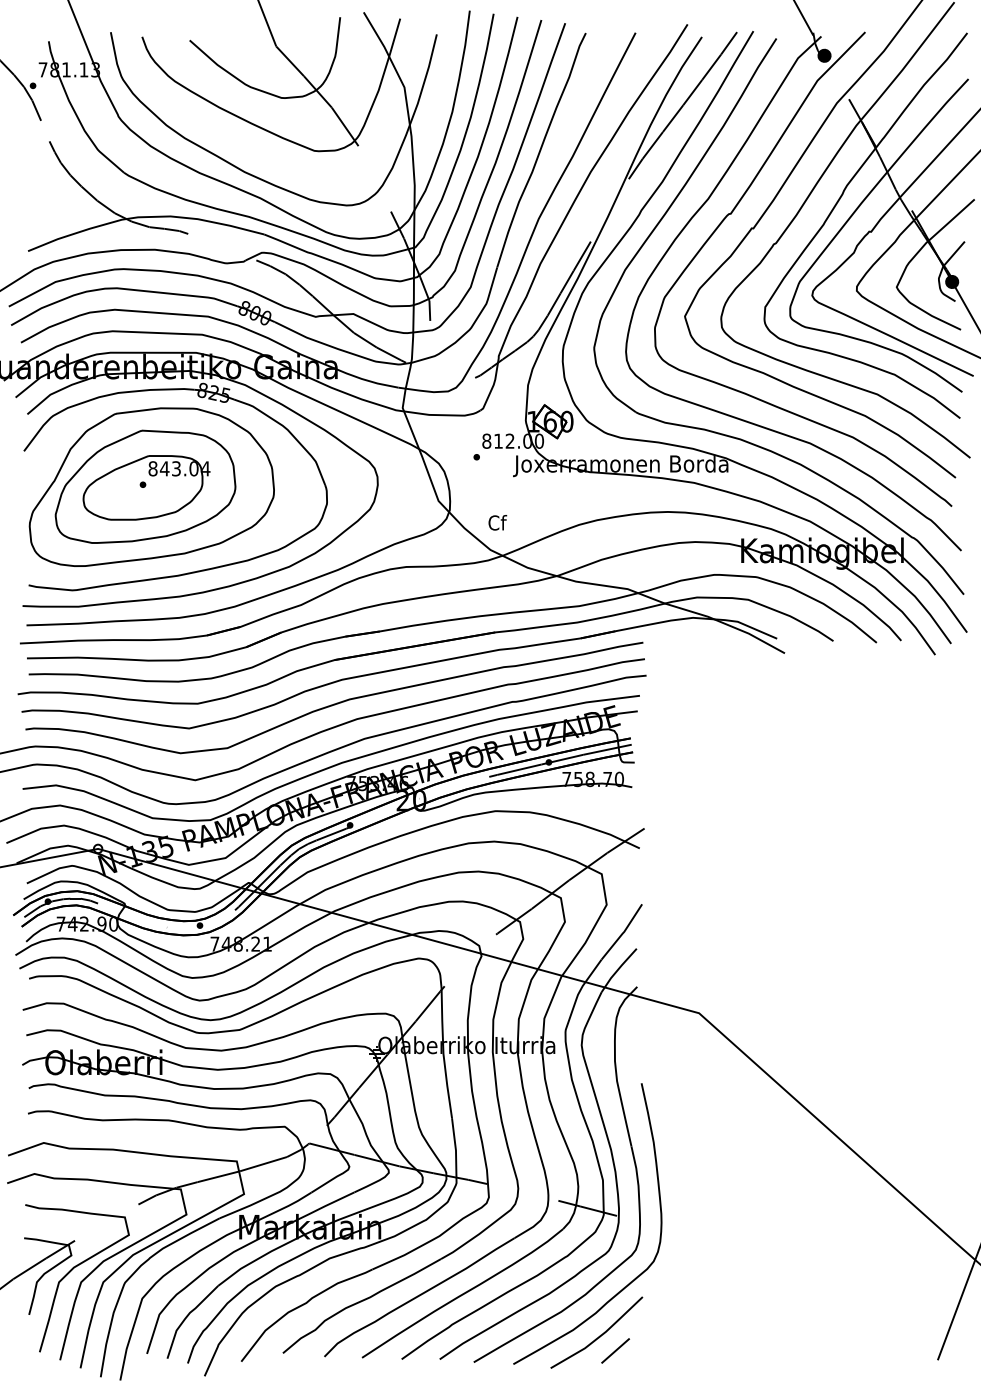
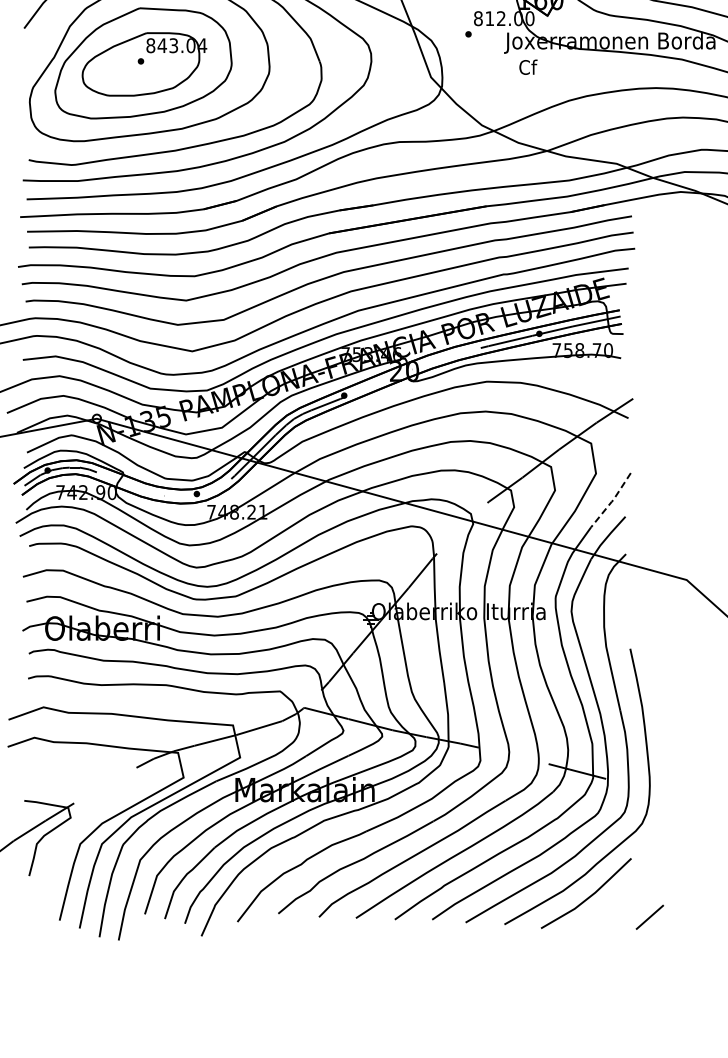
text: (497, 522) -> (528, 67), moved
line: (623, 933) -> (612, 501), solid -> dashed
curve: (71, 1271) -> (70, 833), removed
line: (615, 1350) -> (649, 916), moved

